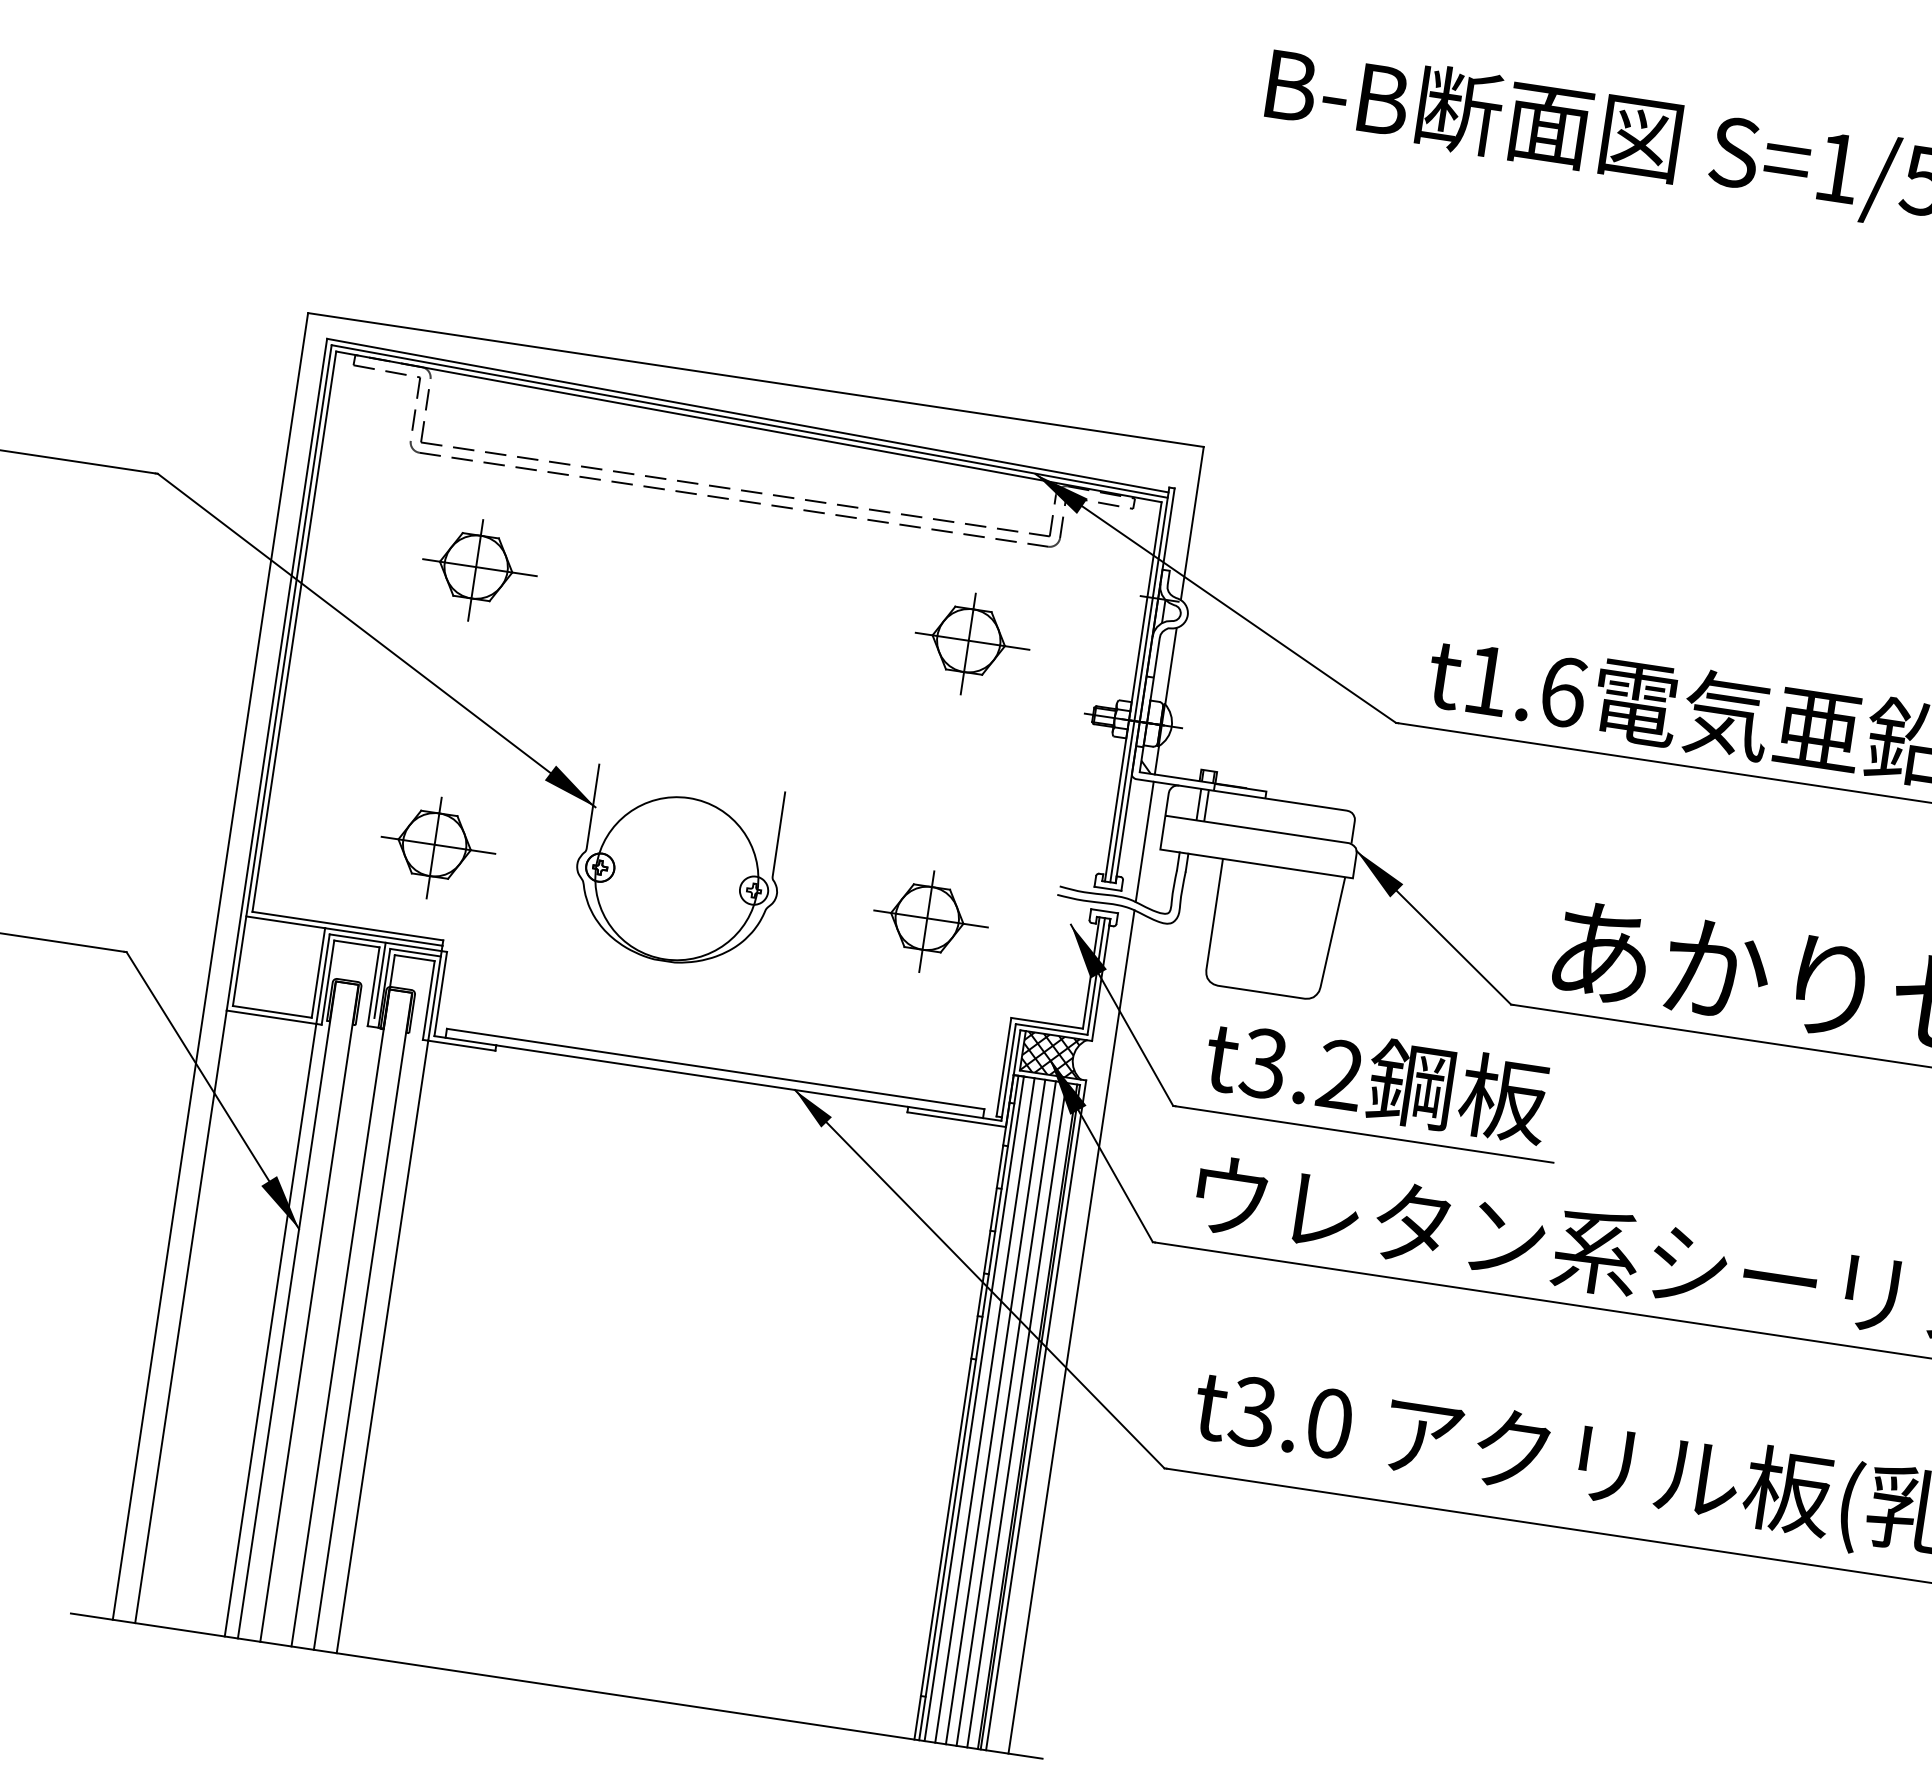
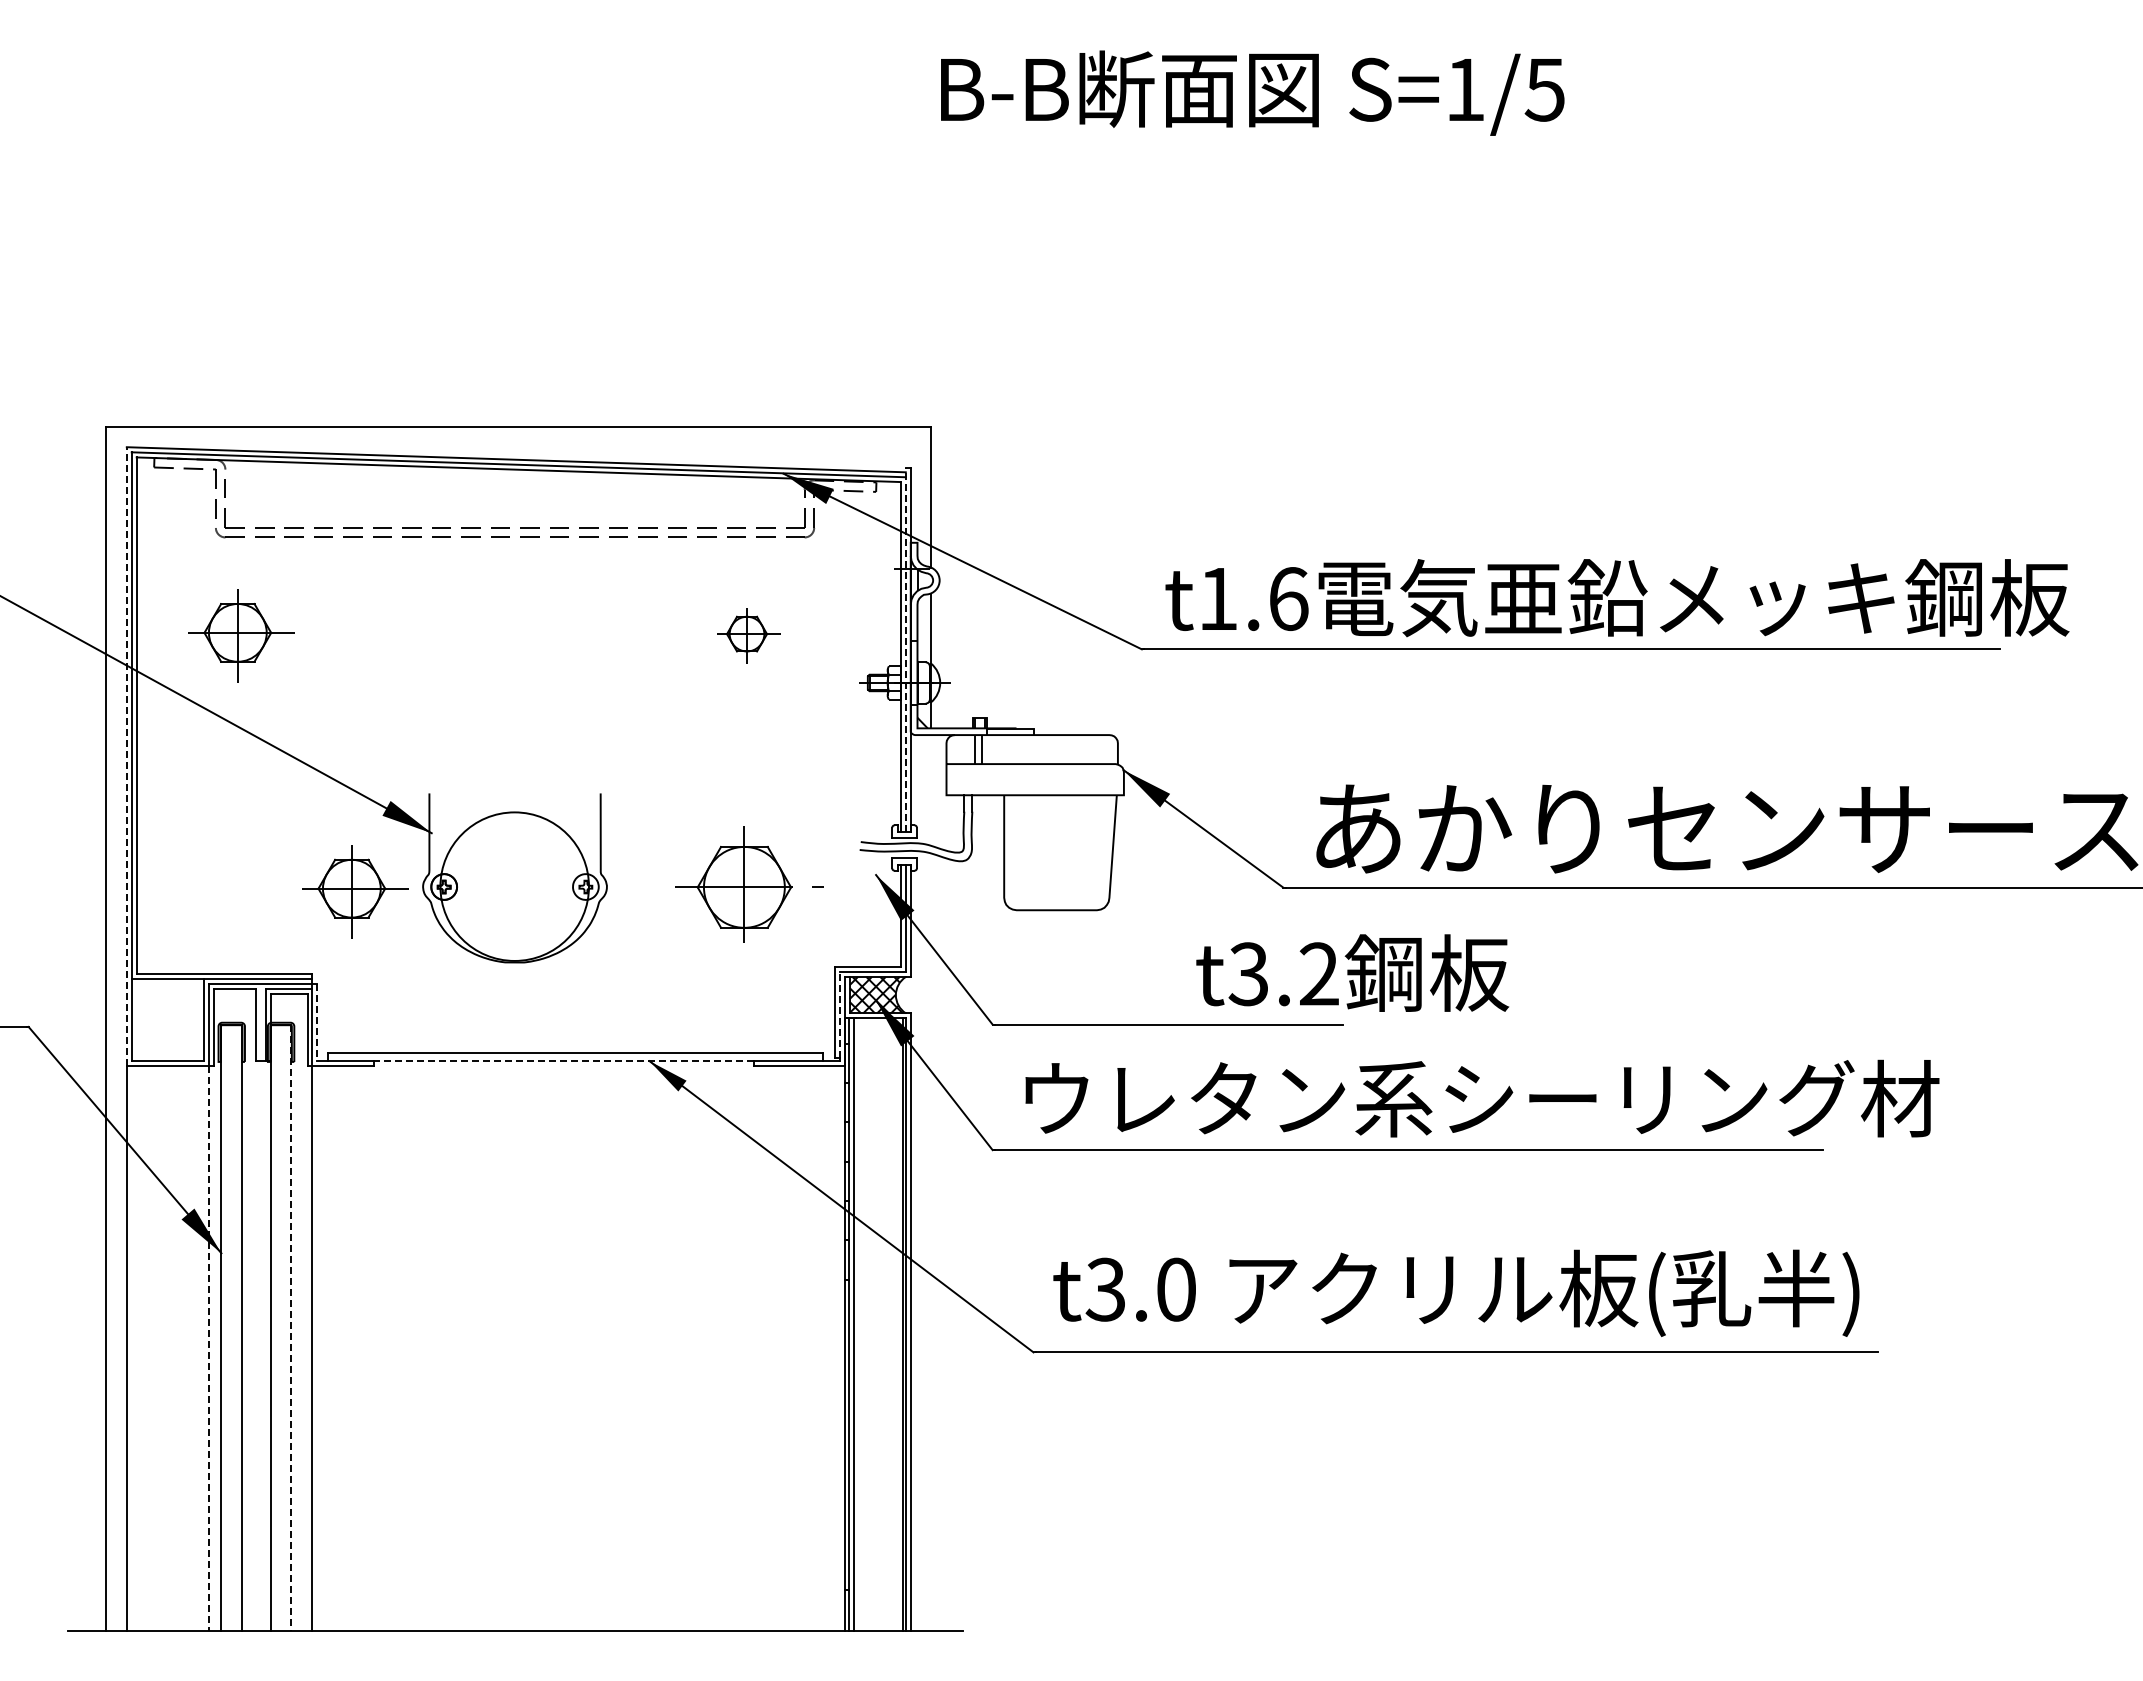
part: (479, 570) -> (241, 635), moved
part: (971, 644) -> (748, 635), size x0.6
line: (276, 674) -> (126, 756), solid -> dashed
line: (1139, 684) -> (905, 649), solid -> dashed
line: (1144, 841) -> (931, 790), removed
part: (438, 848) -> (355, 891), moved
part: (929, 921) -> (748, 891), size x1.4
line: (379, 979) -> (260, 1017), removed
line: (440, 994) -> (317, 1022), solid -> dashed
line: (1008, 1070) -> (839, 1014), solid -> dashed
line: (702, 1076) -> (564, 1061), solid -> dashed
text: (1376, 1078) -> (1352, 972), moved
line: (363, 1320) -> (291, 1327), solid -> dashed
line: (270, 1330) -> (209, 1348), solid -> dashed
line: (1071, 1331) -> (931, 1241), removed
line: (984, 1410) -> (863, 1324), removed
line: (995, 1412) -> (873, 1324), removed
line: (1006, 1413) -> (883, 1324), removed
line: (1016, 1415) -> (893, 1324), removed

